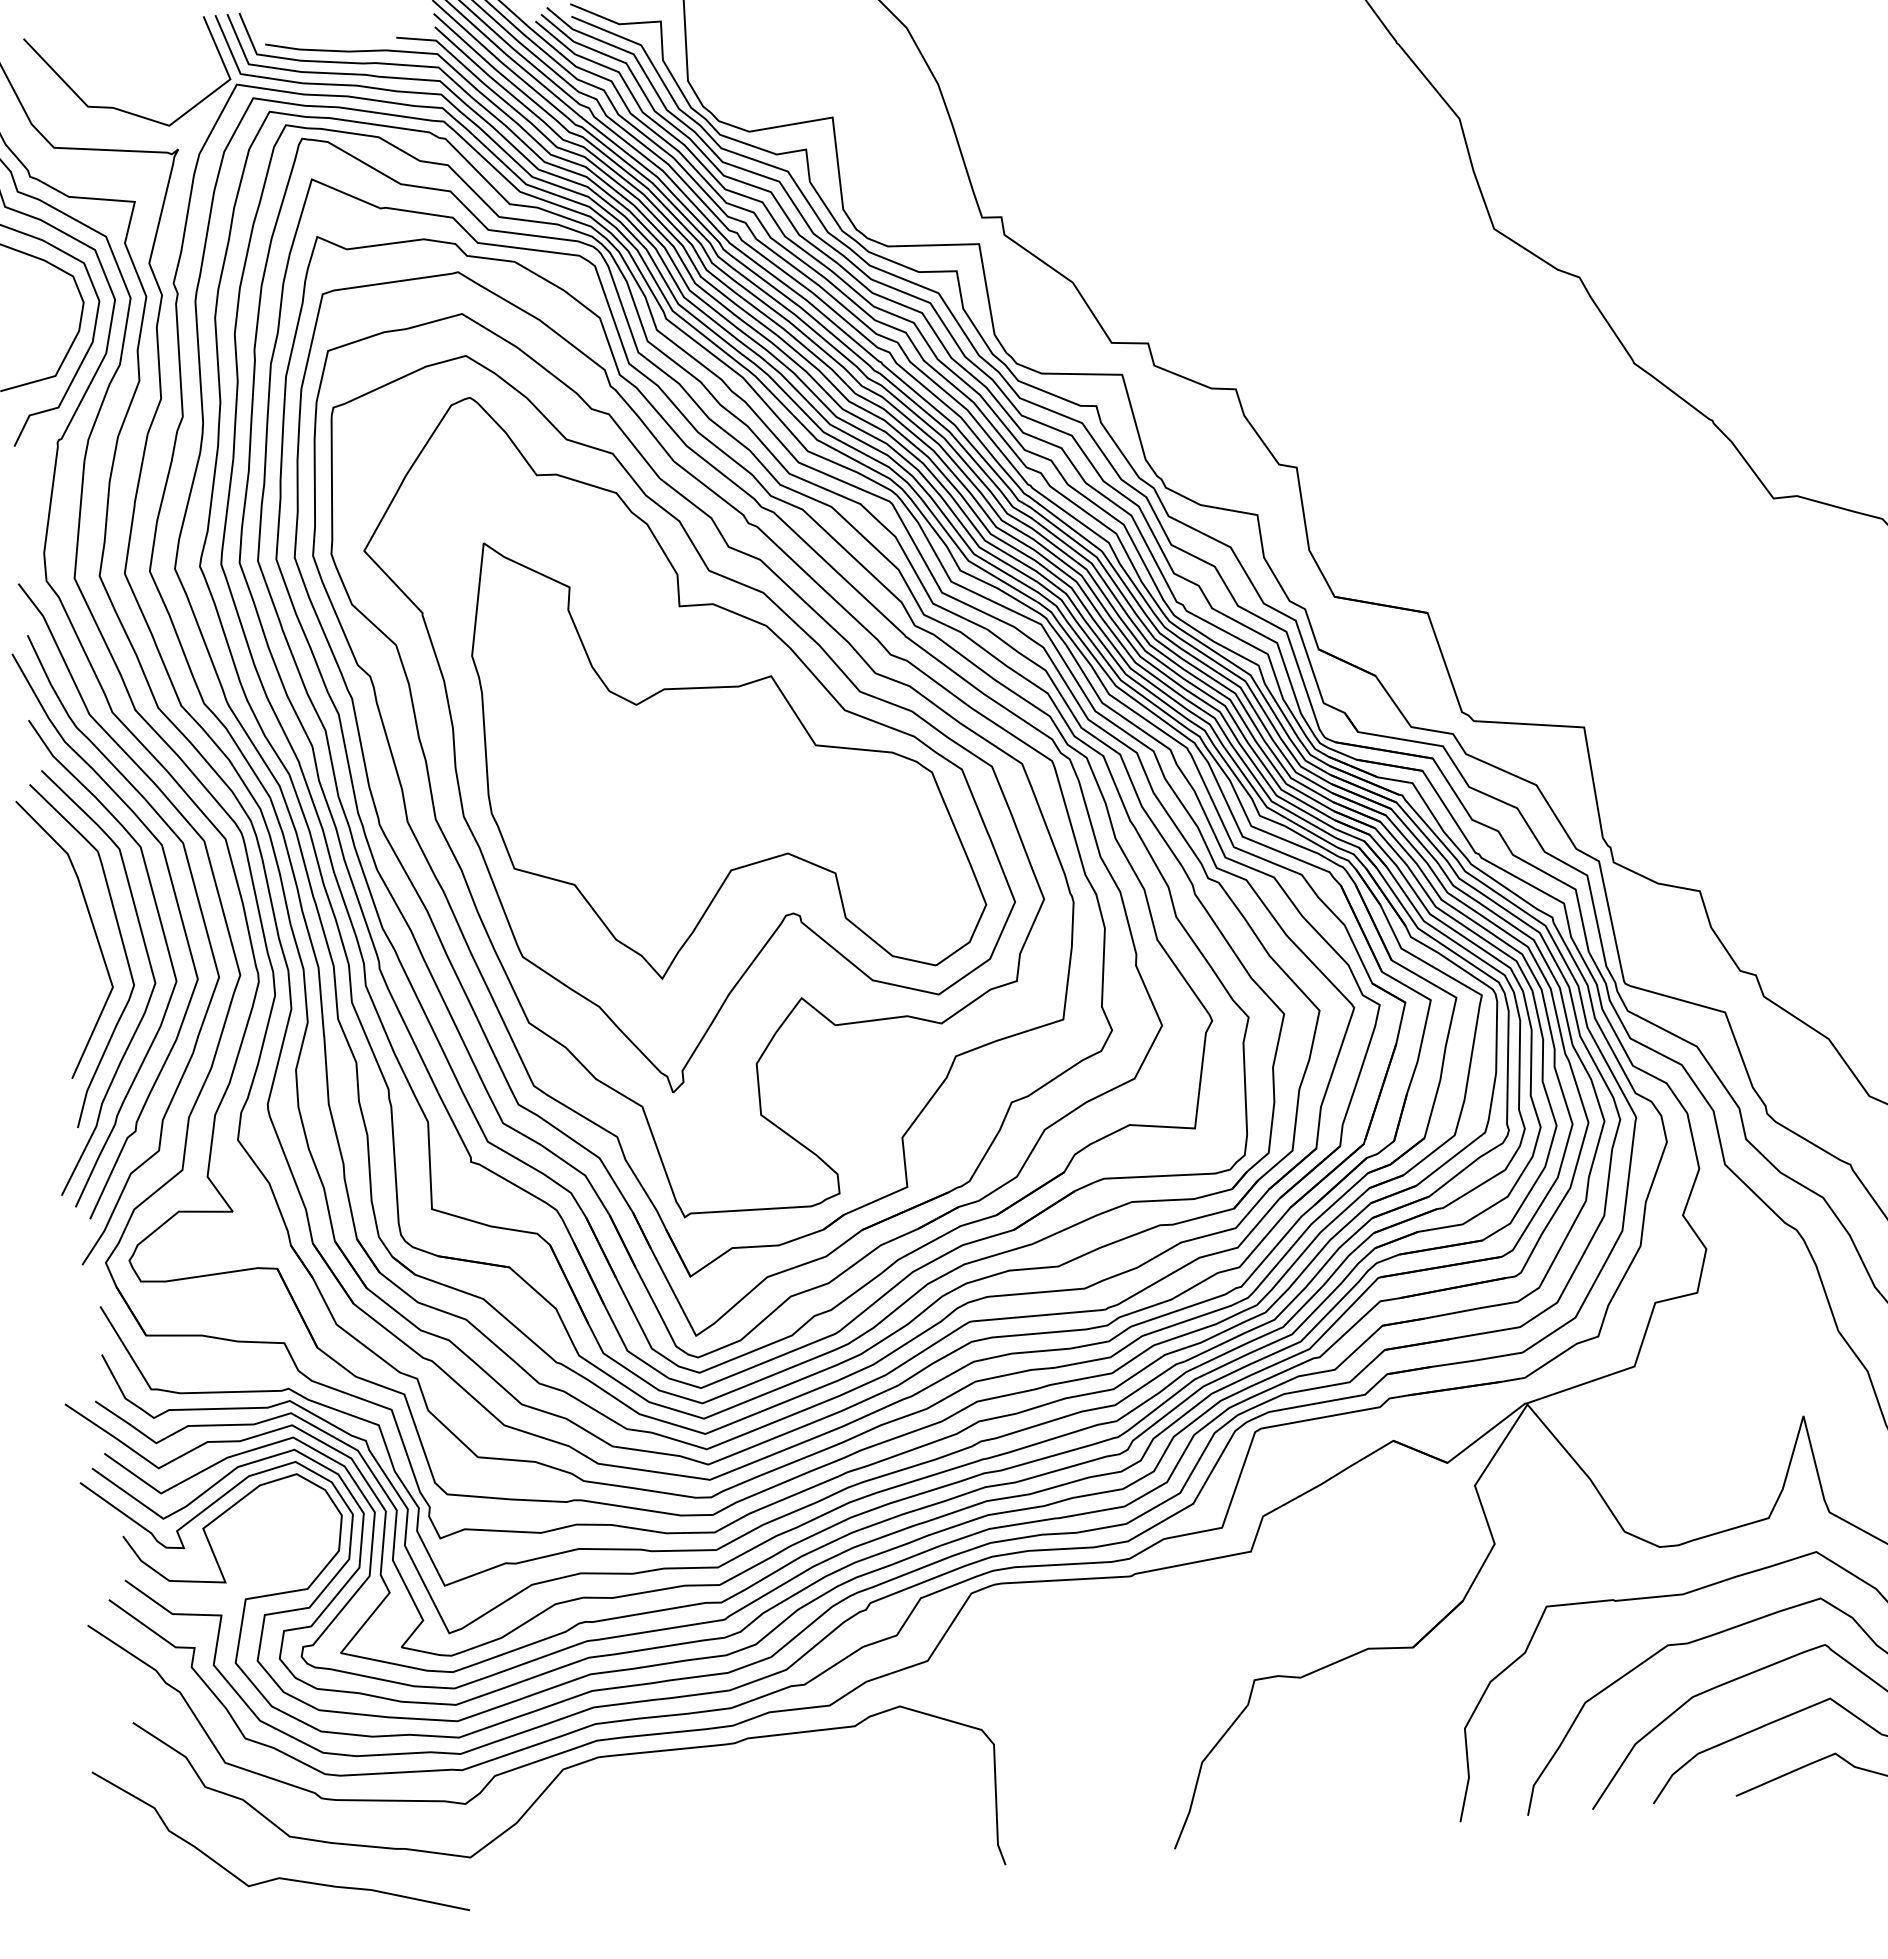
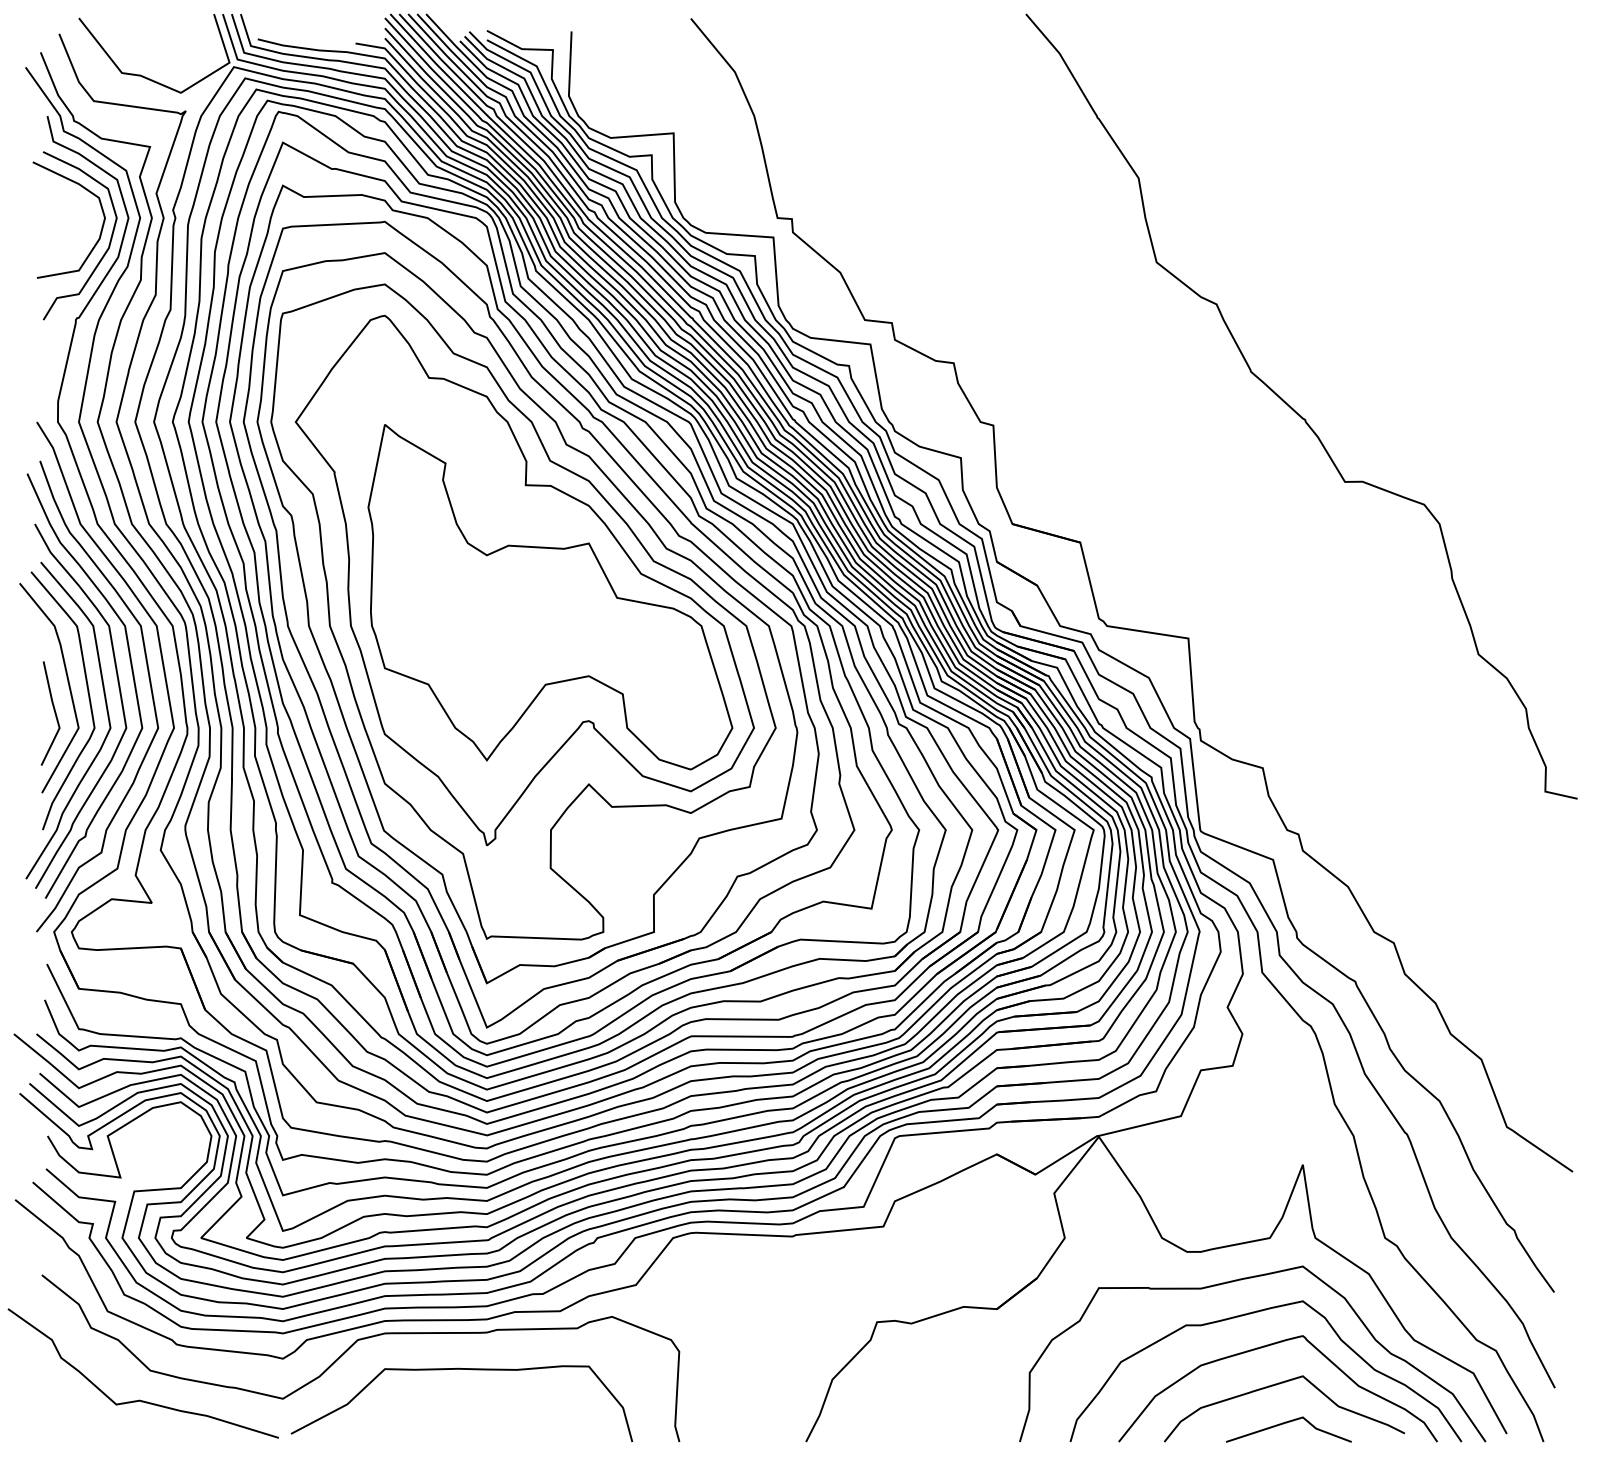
line: (78, 970) -> (54, 713), added
curve: (705, 1795) -> (461, 1369), added

